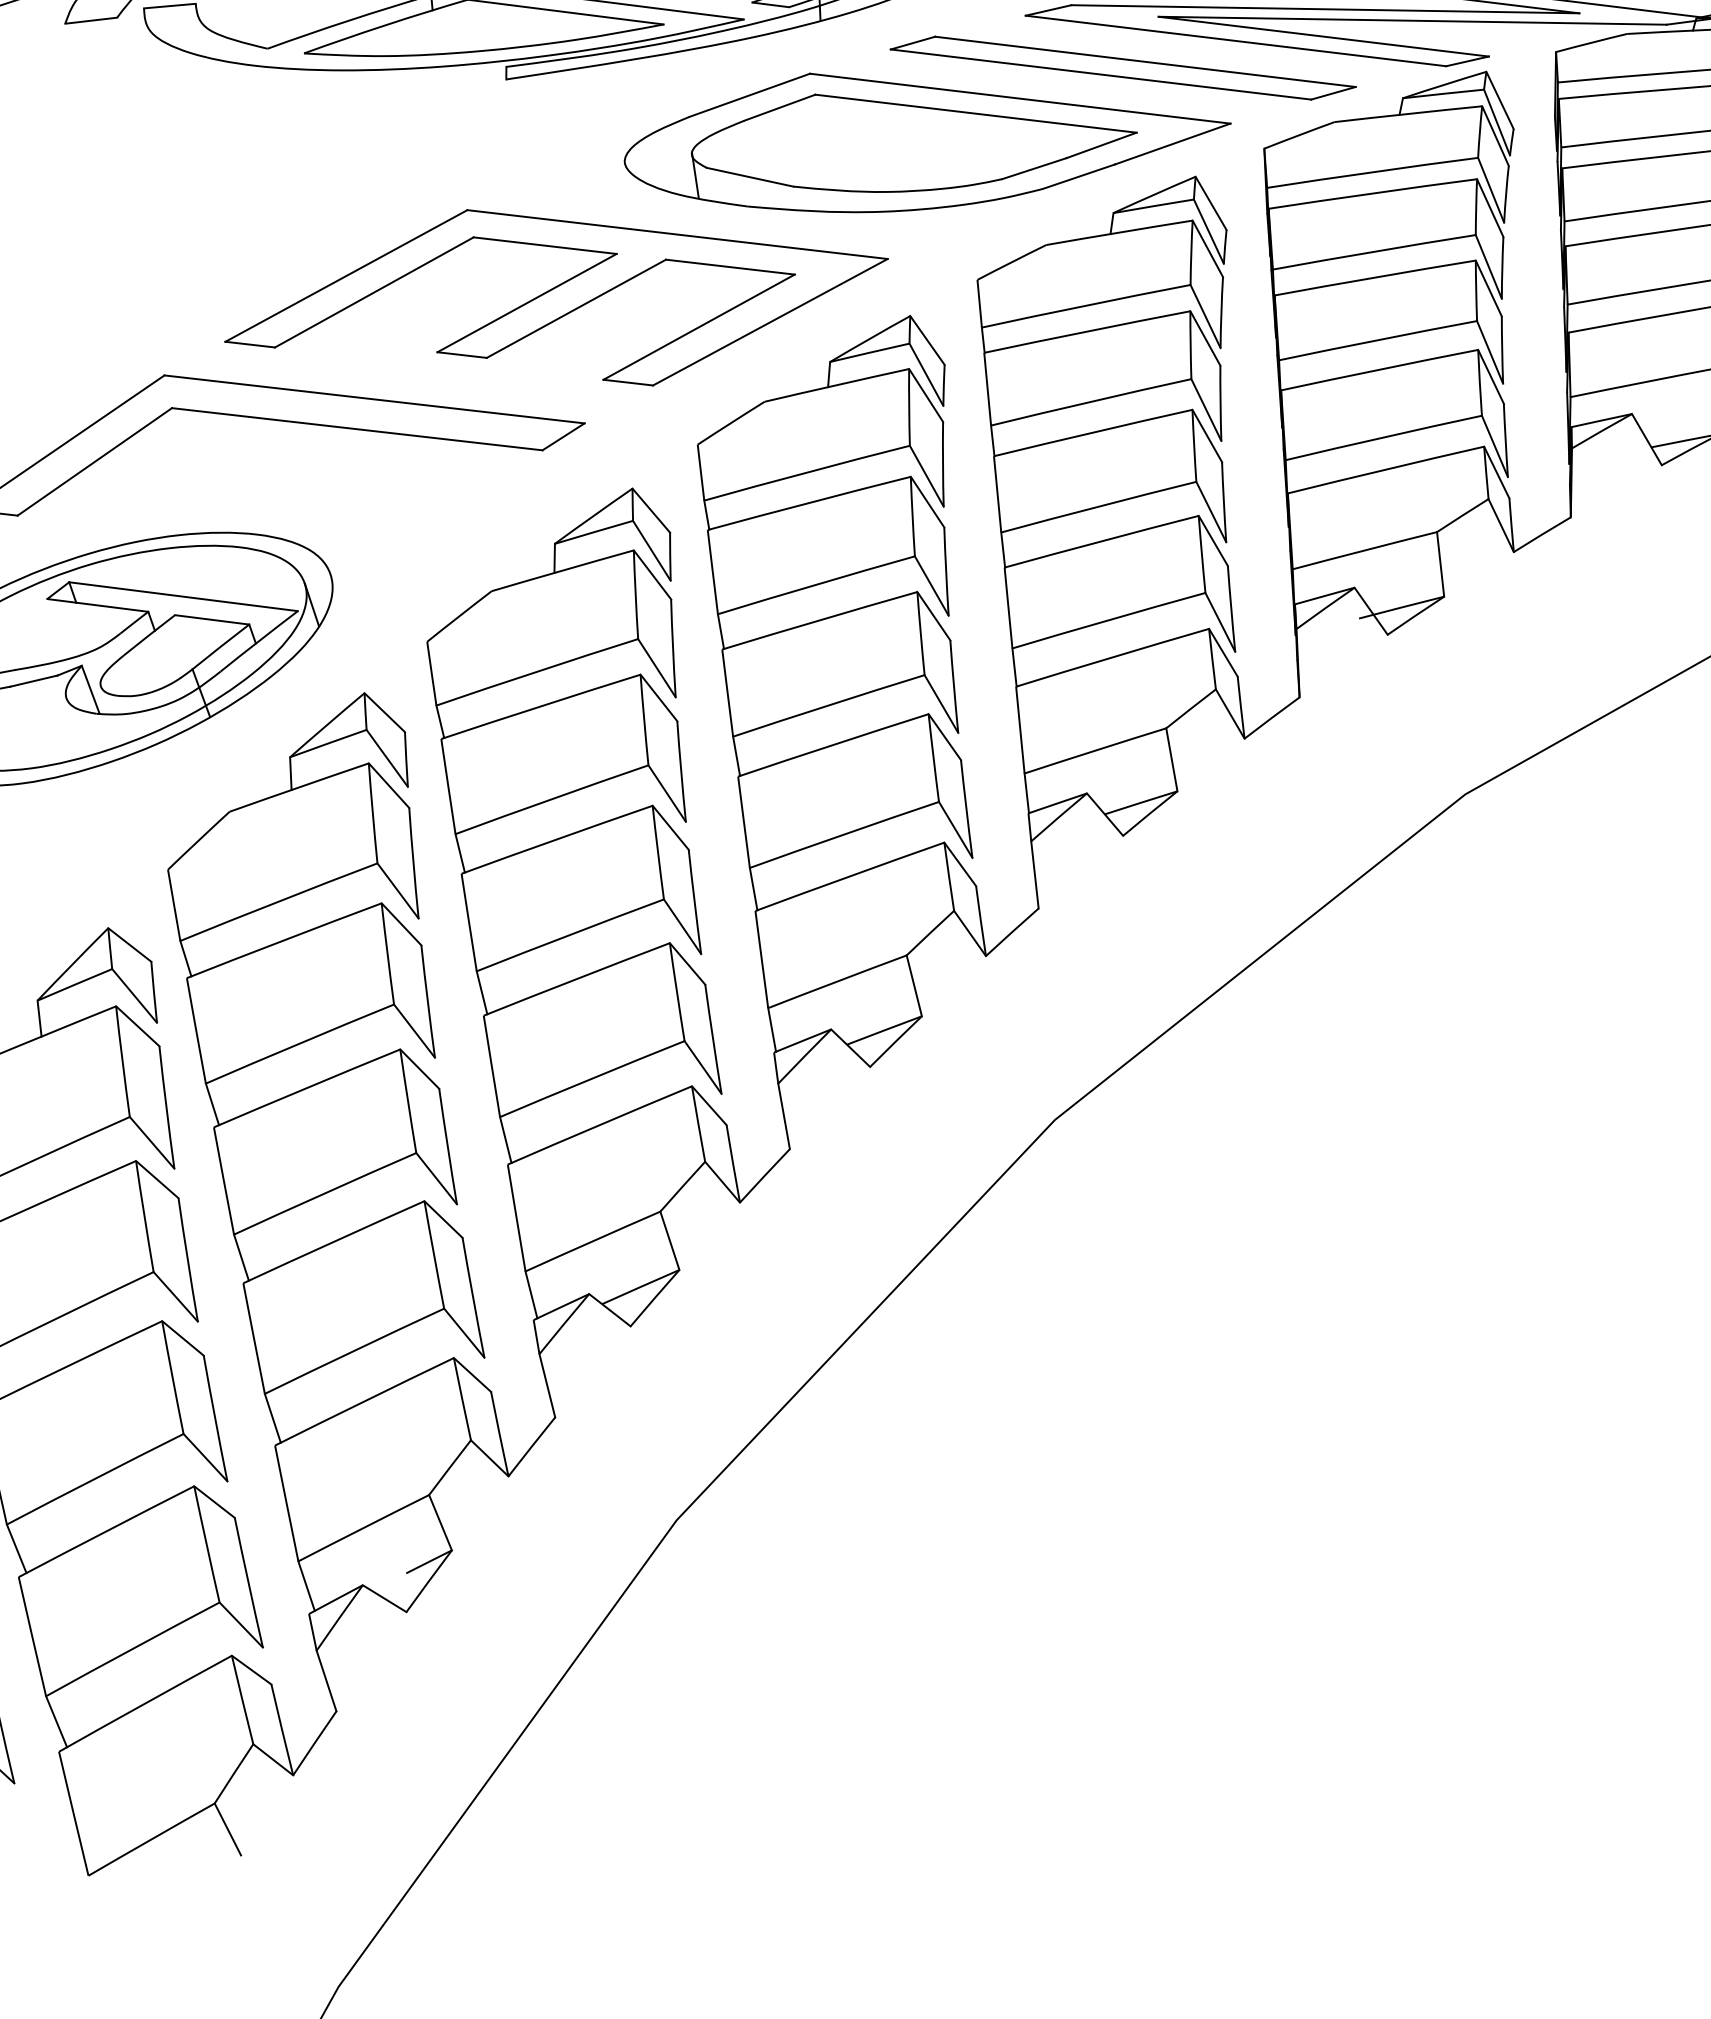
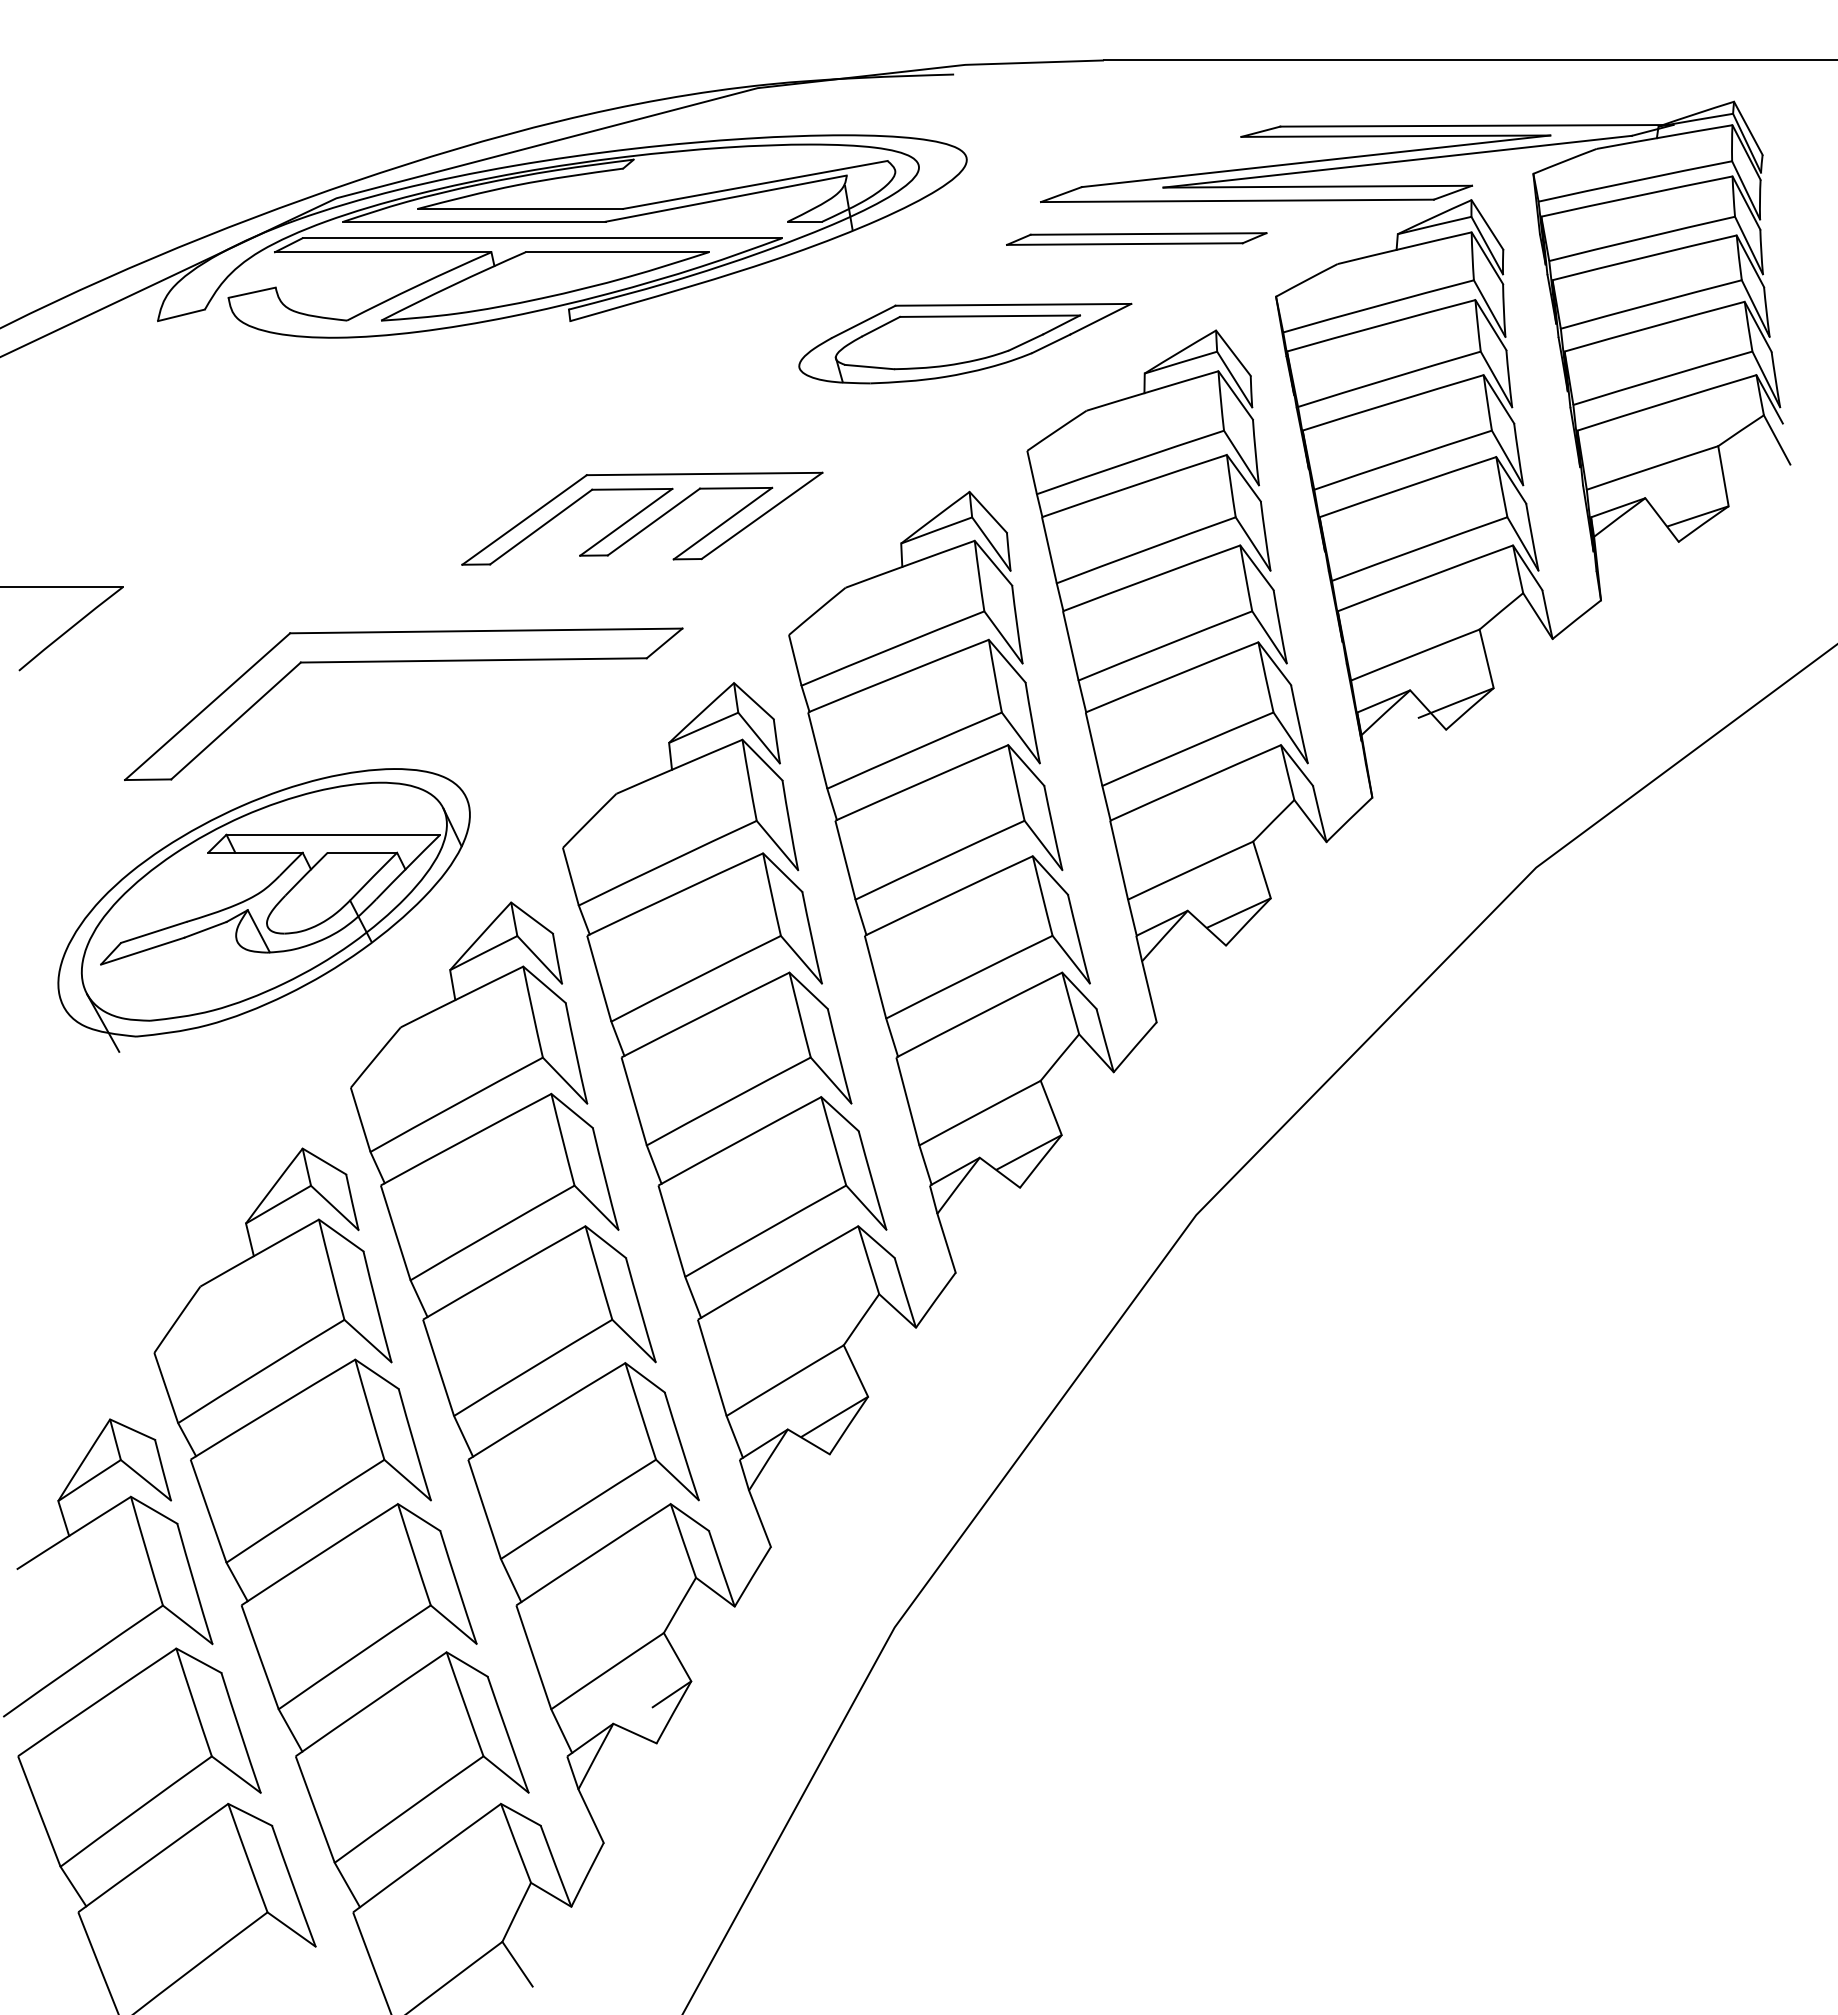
part: (1122, 67) -> (1136, 238), size x0.6
part: (924, 156) -> (964, 343), size x0.6
part: (556, 300) -> (642, 518), size x0.6

